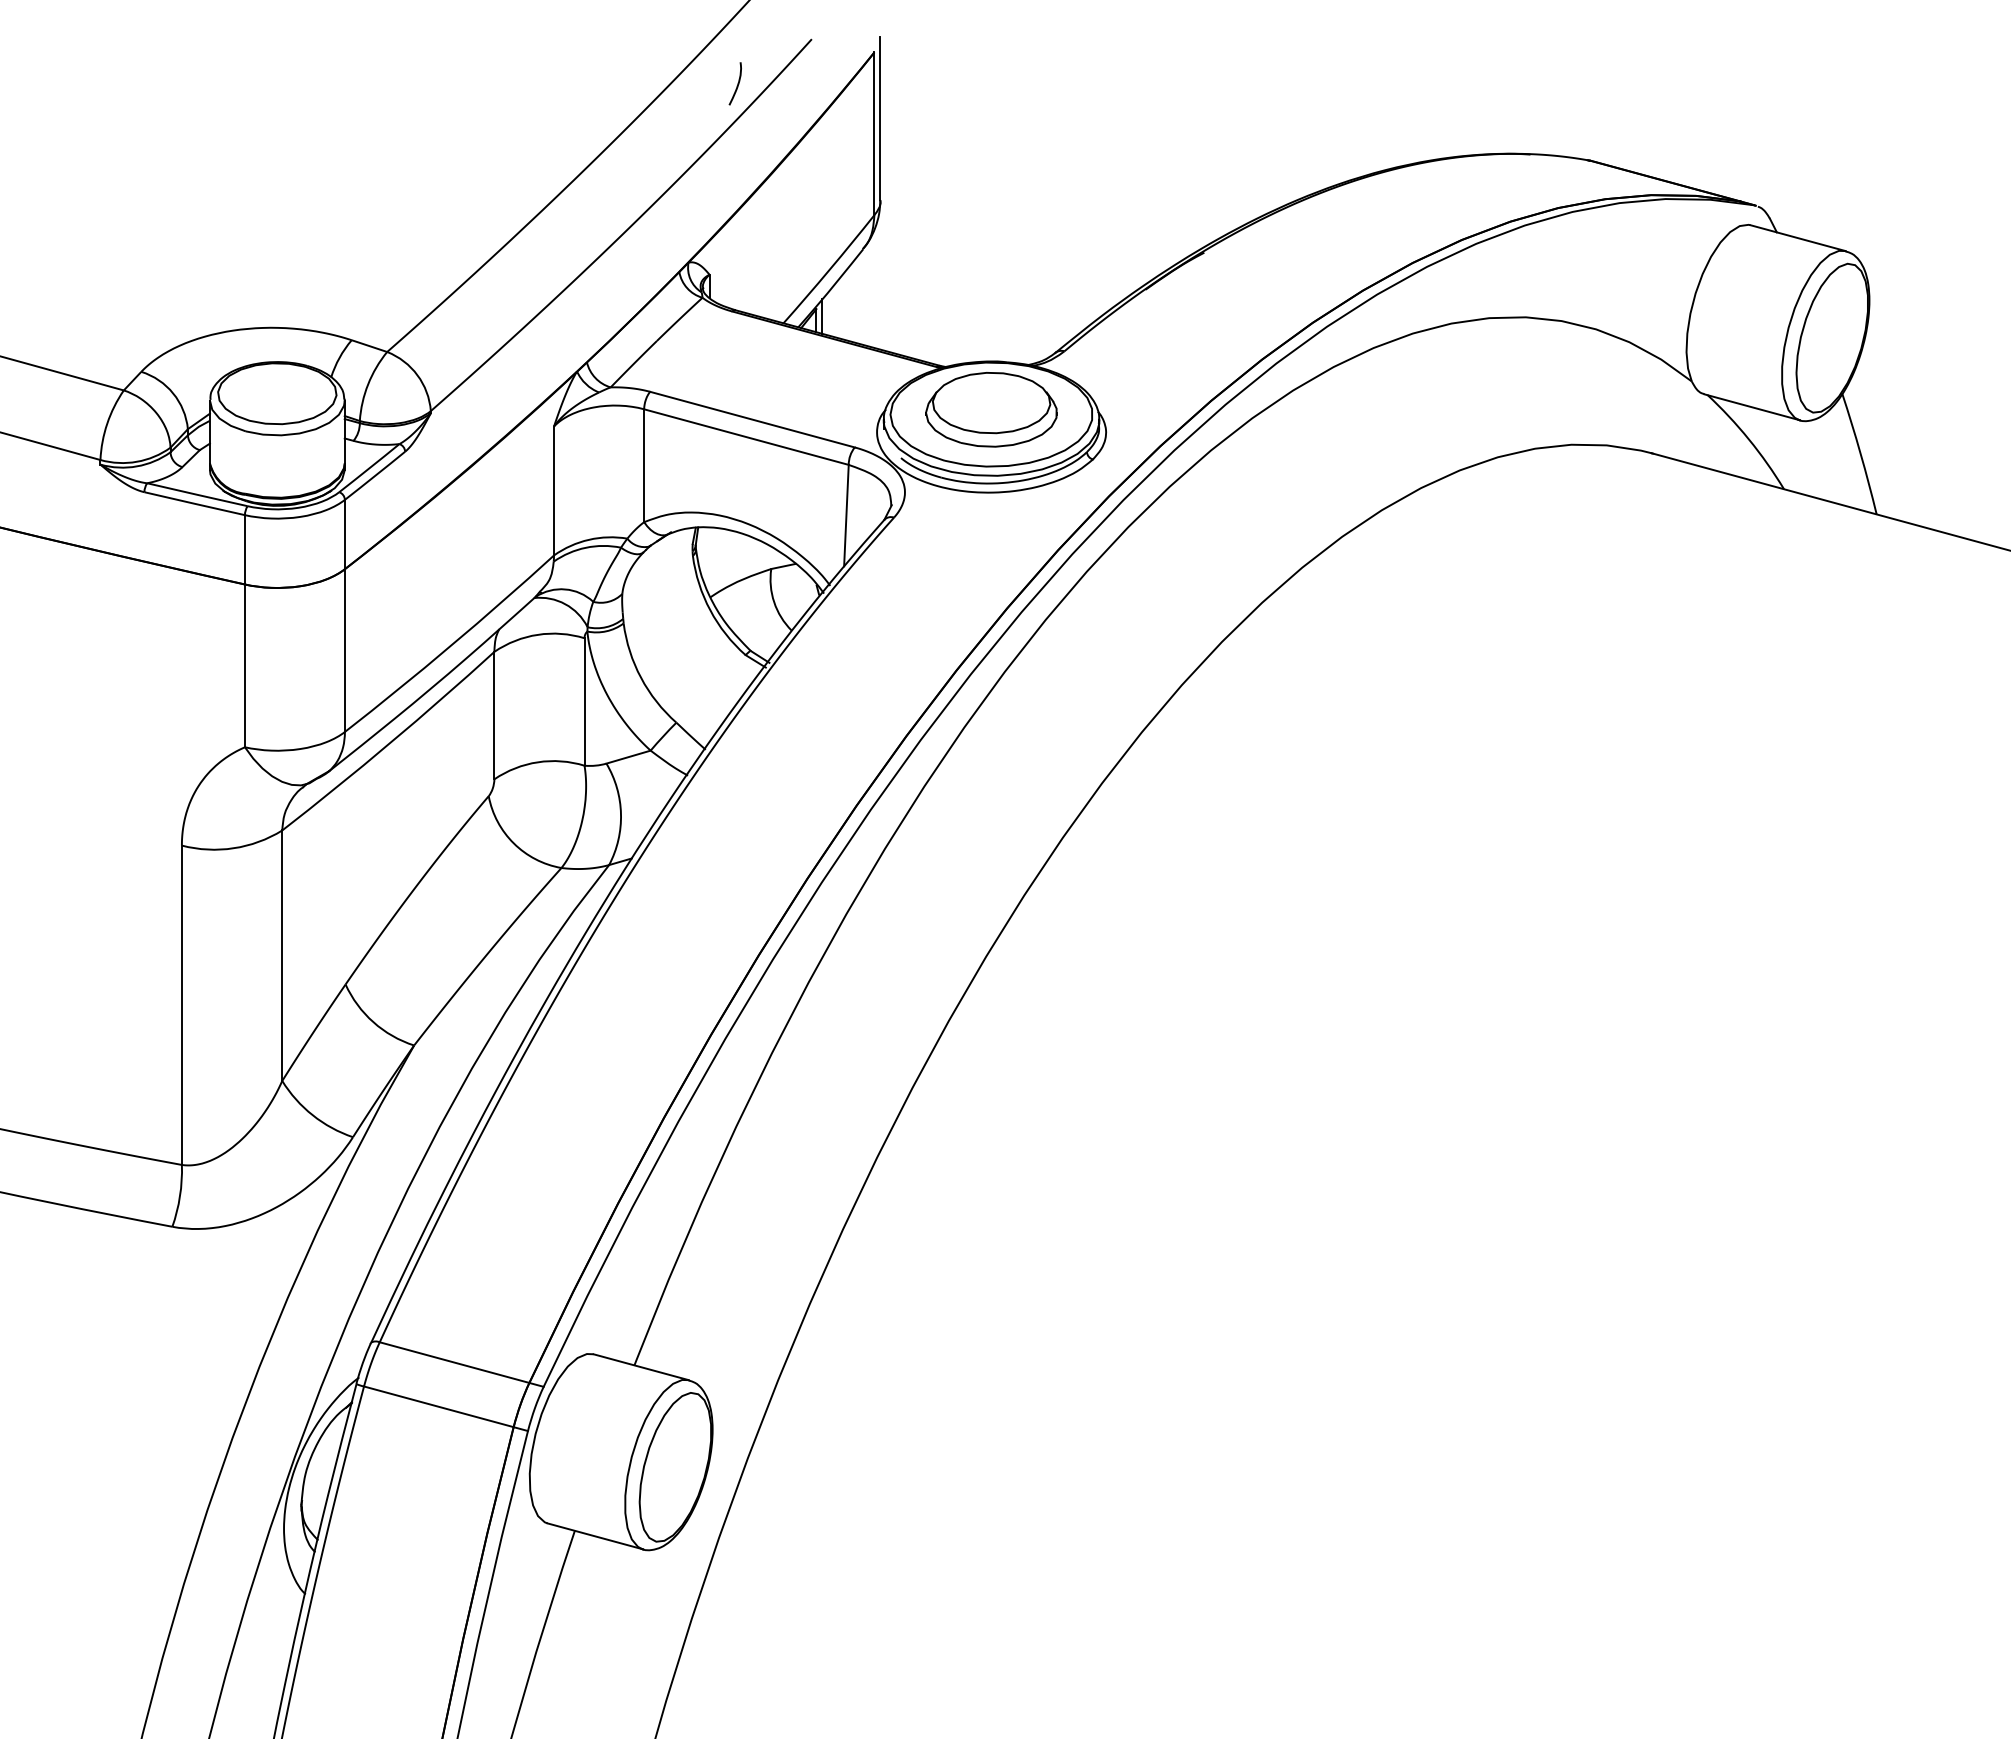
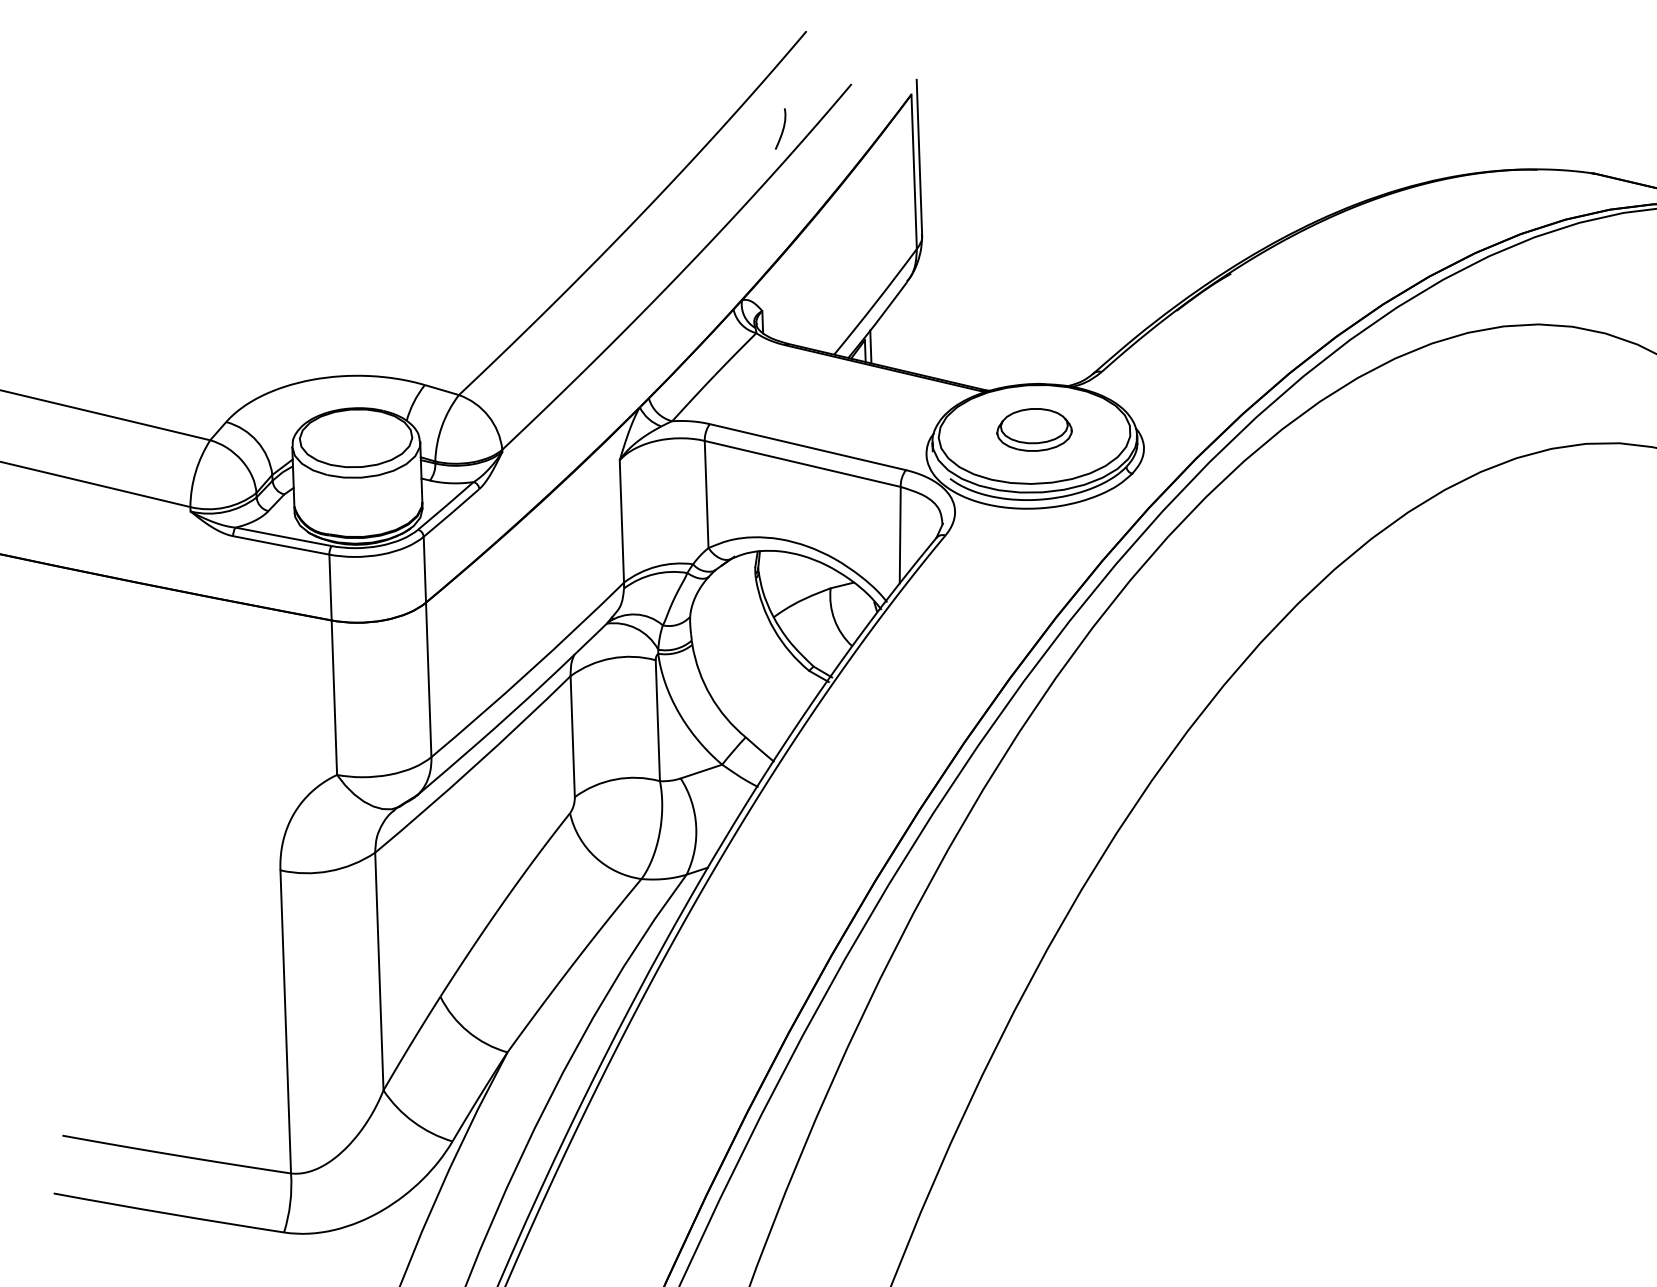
part: (991, 409) -> (1034, 429), size x0.6

